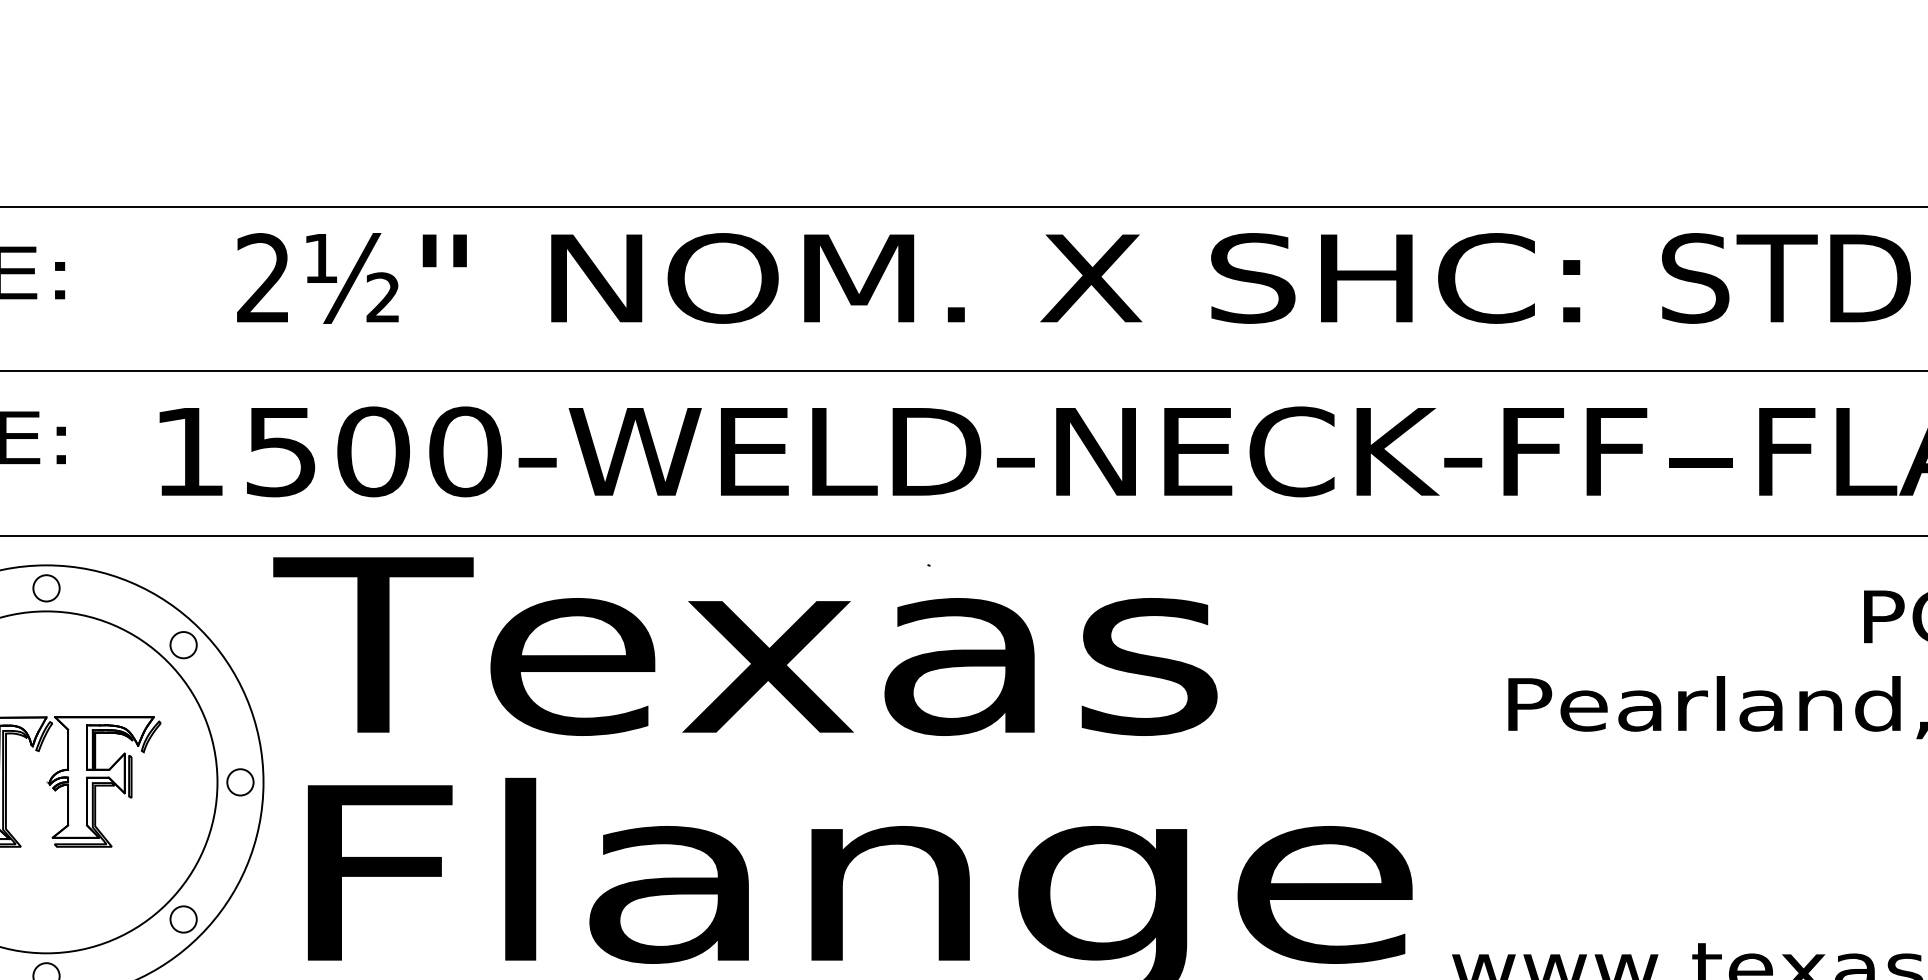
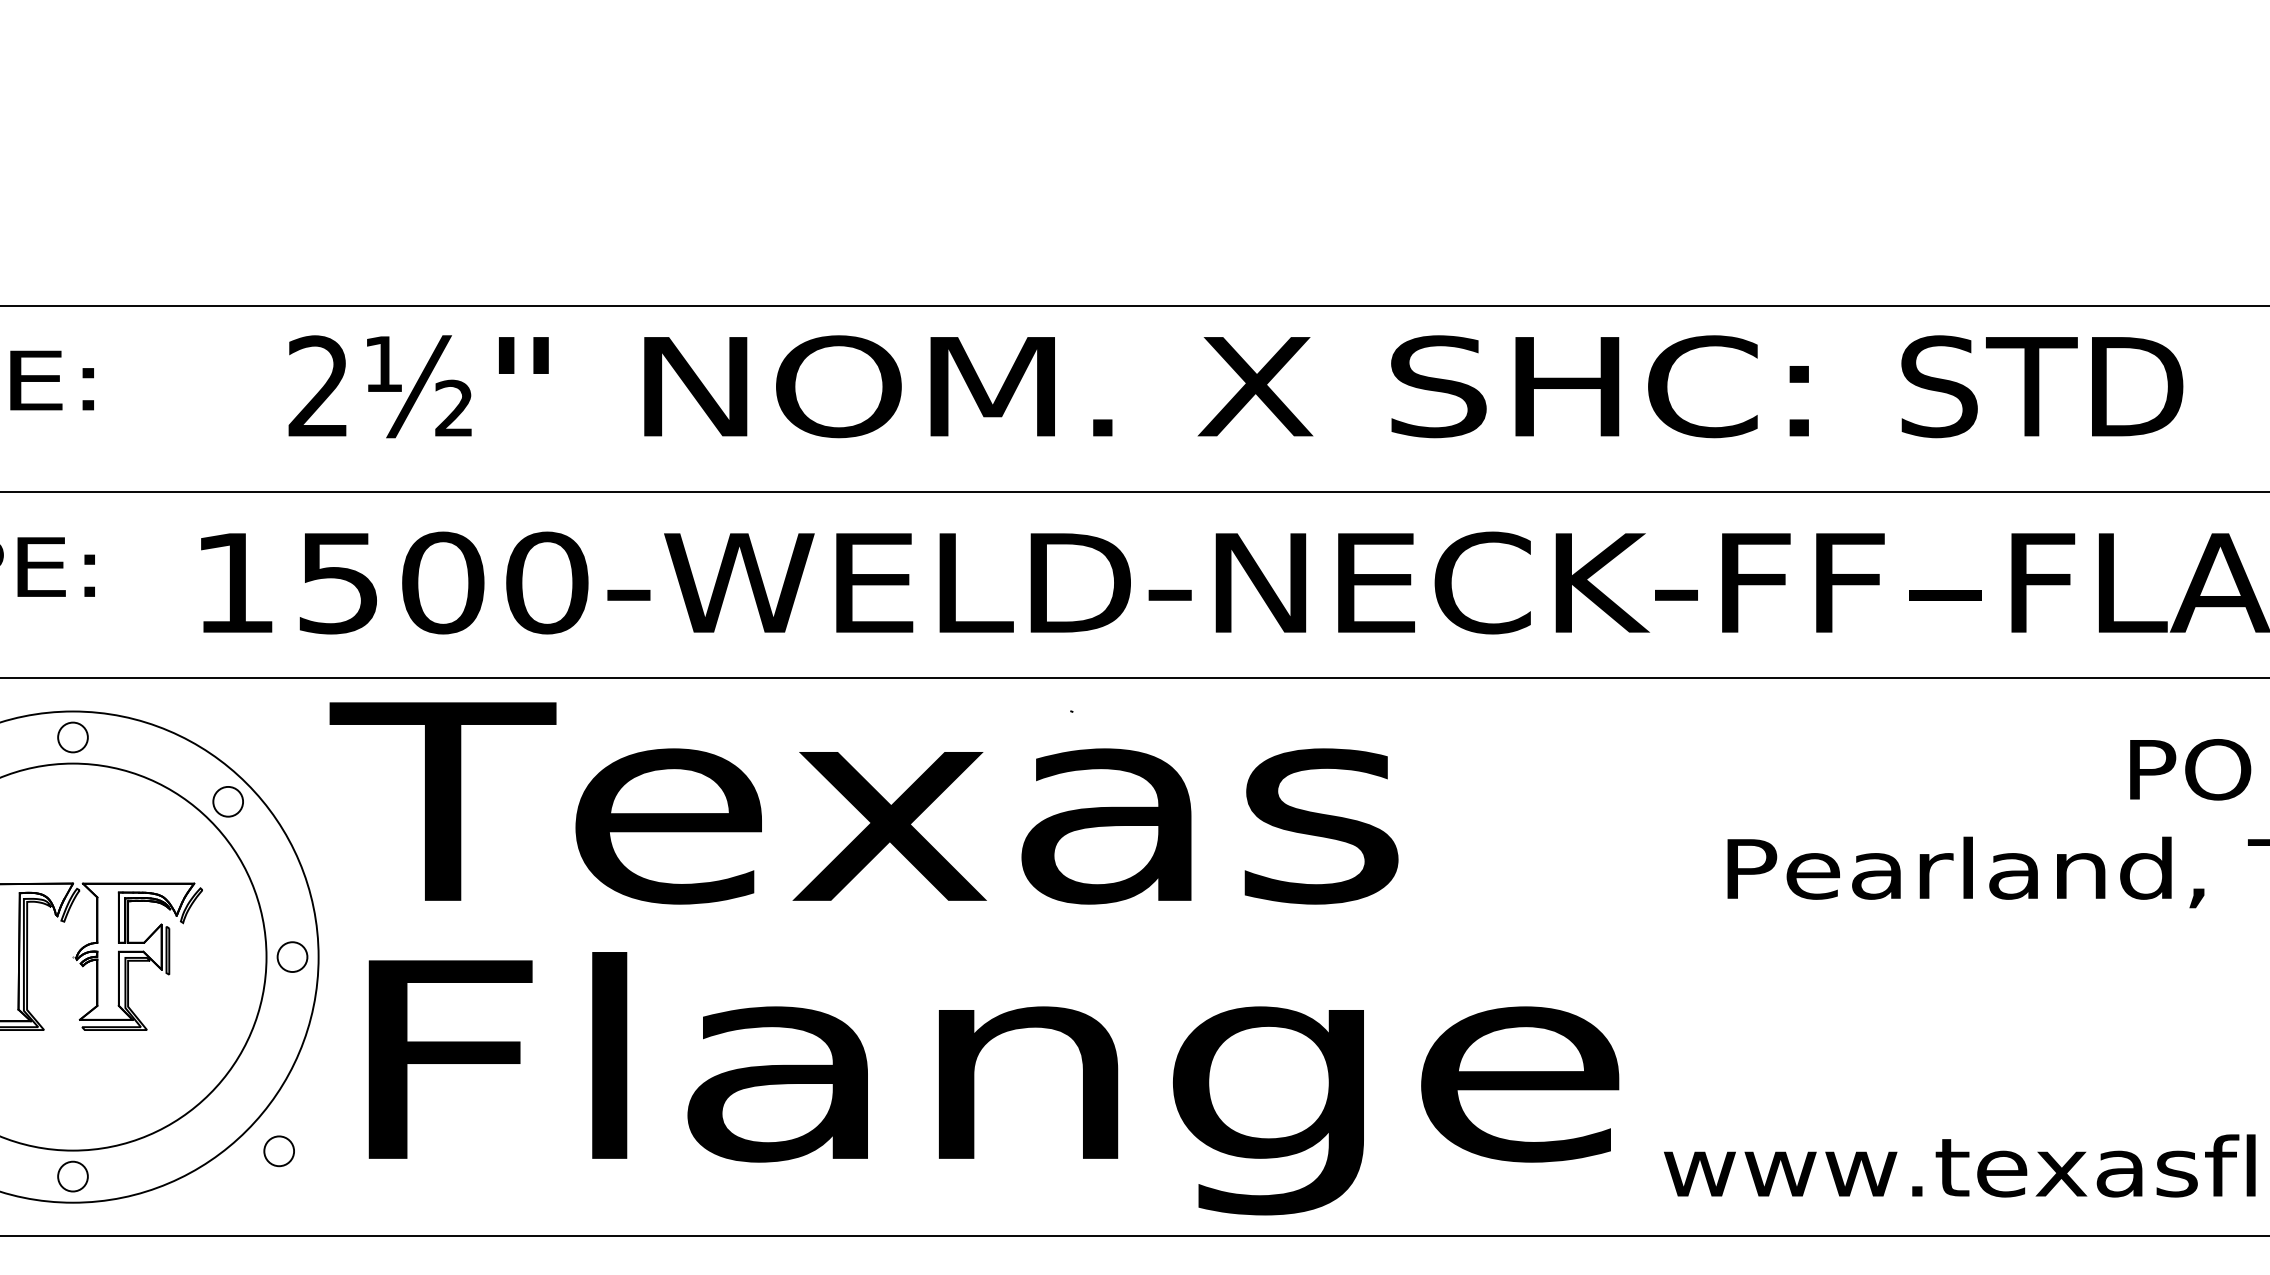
circle: (183, 919) -> (278, 1151), moved

